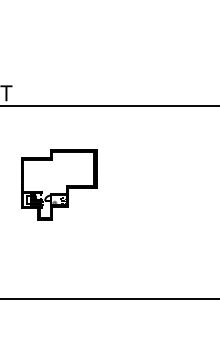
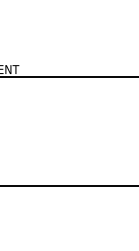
part: (58, 184) -> (45, 121), removed

